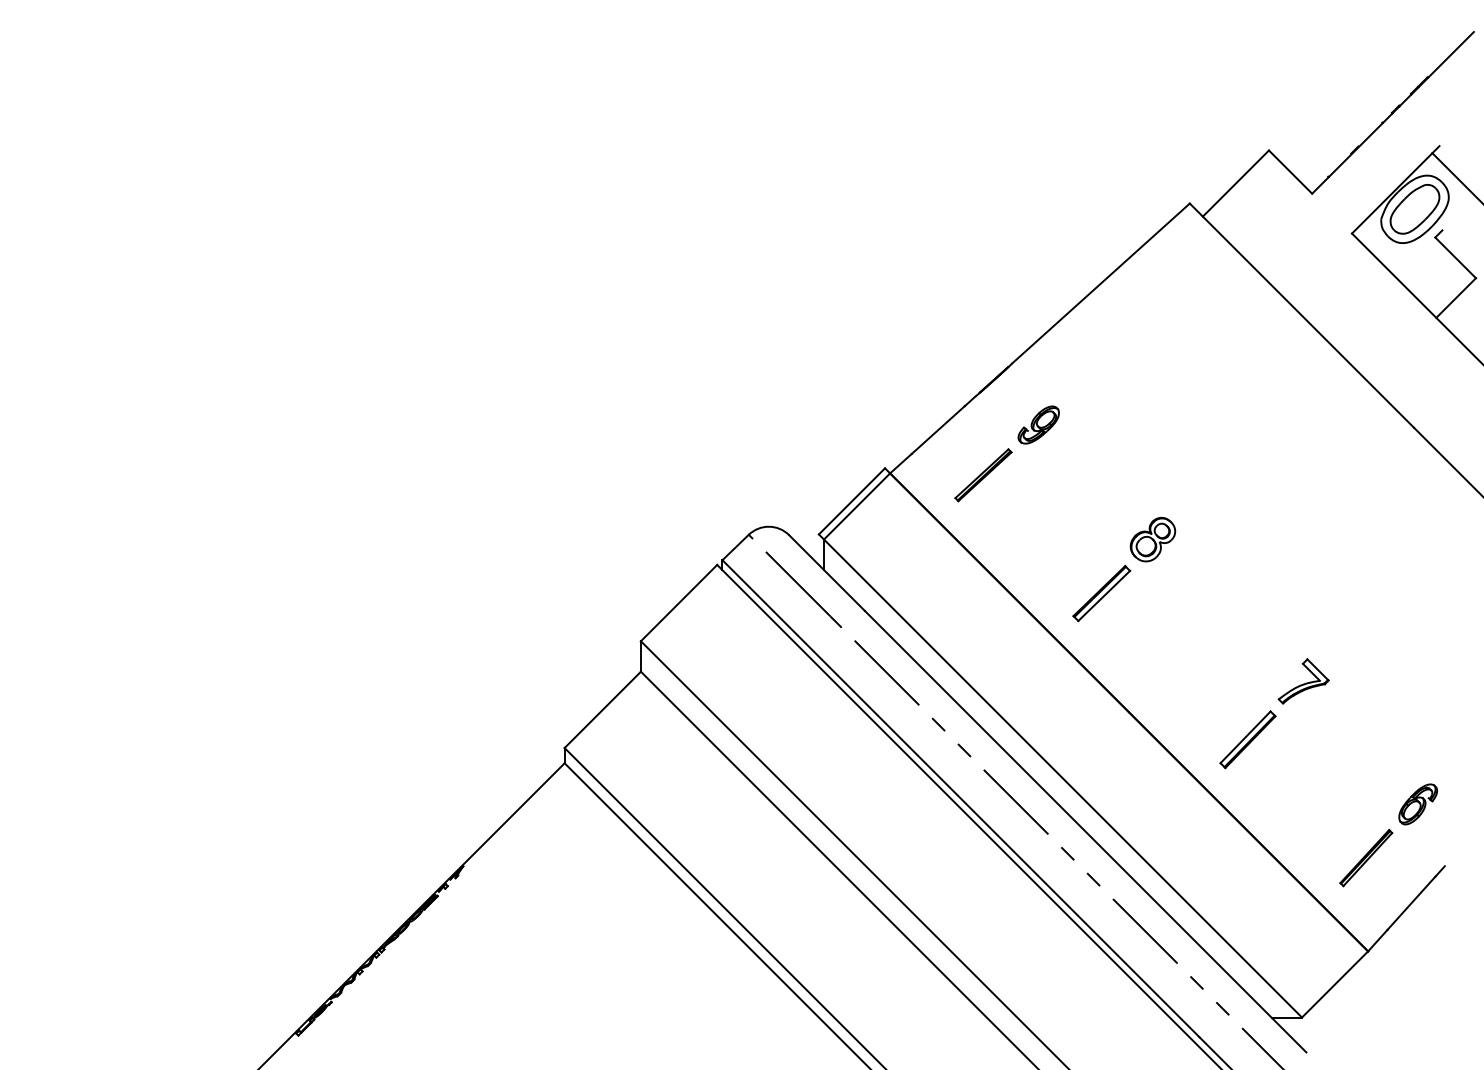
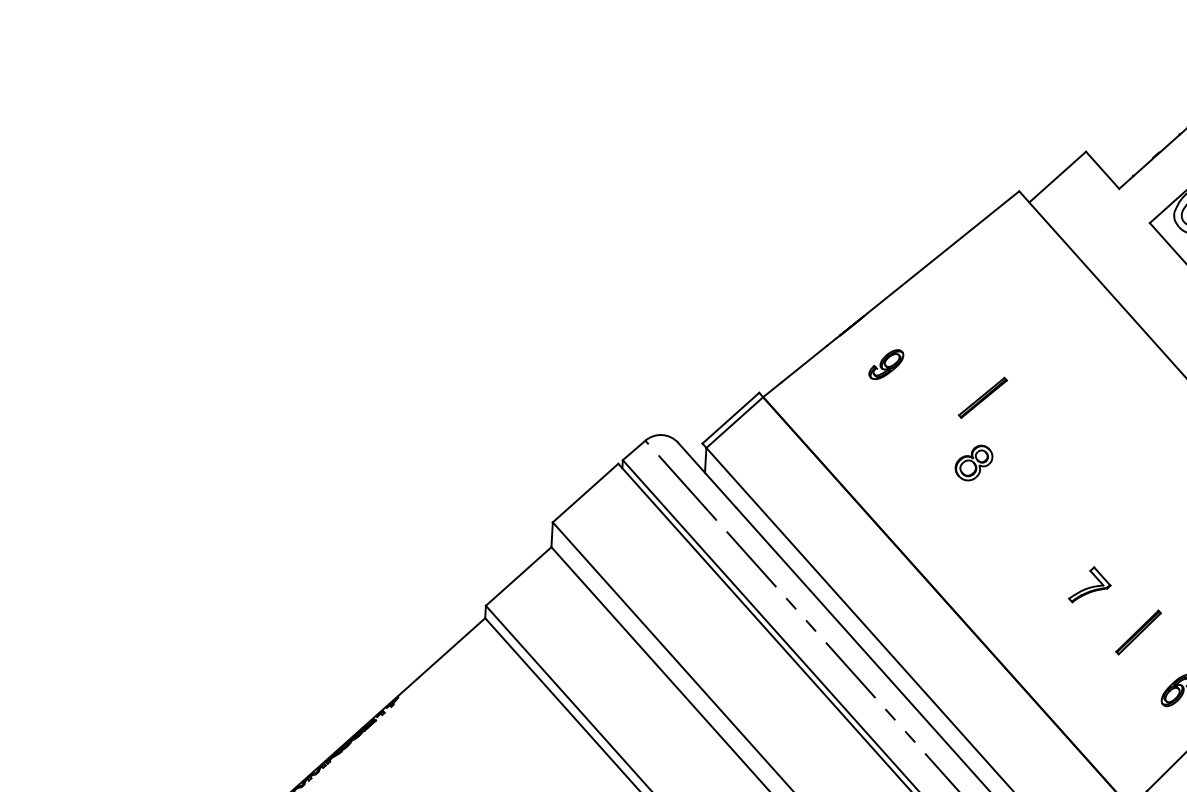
part: (983, 475) -> (982, 398), moved
part: (1101, 593) -> (929, 504), removed
part: (1247, 739) -> (1041, 629), removed
part: (1366, 857) -> (1138, 632), moved

